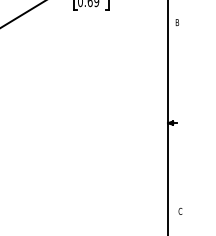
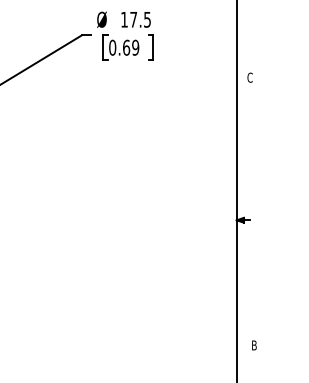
text: (176, 22) -> (249, 77), B -> C
text: (179, 211) -> (253, 345), C -> B

